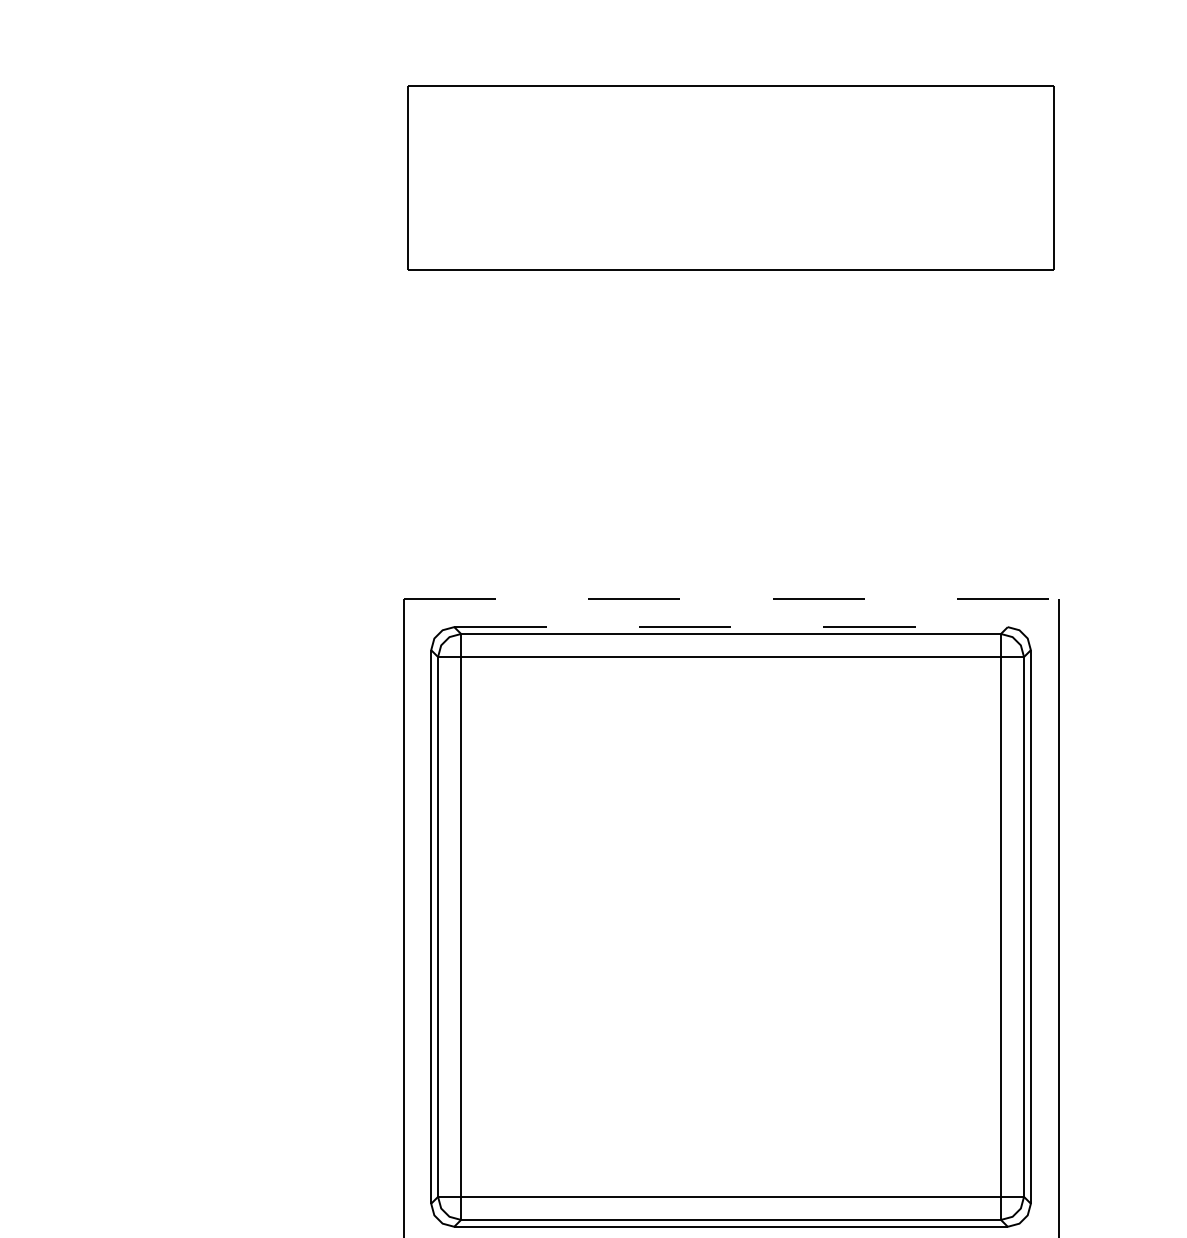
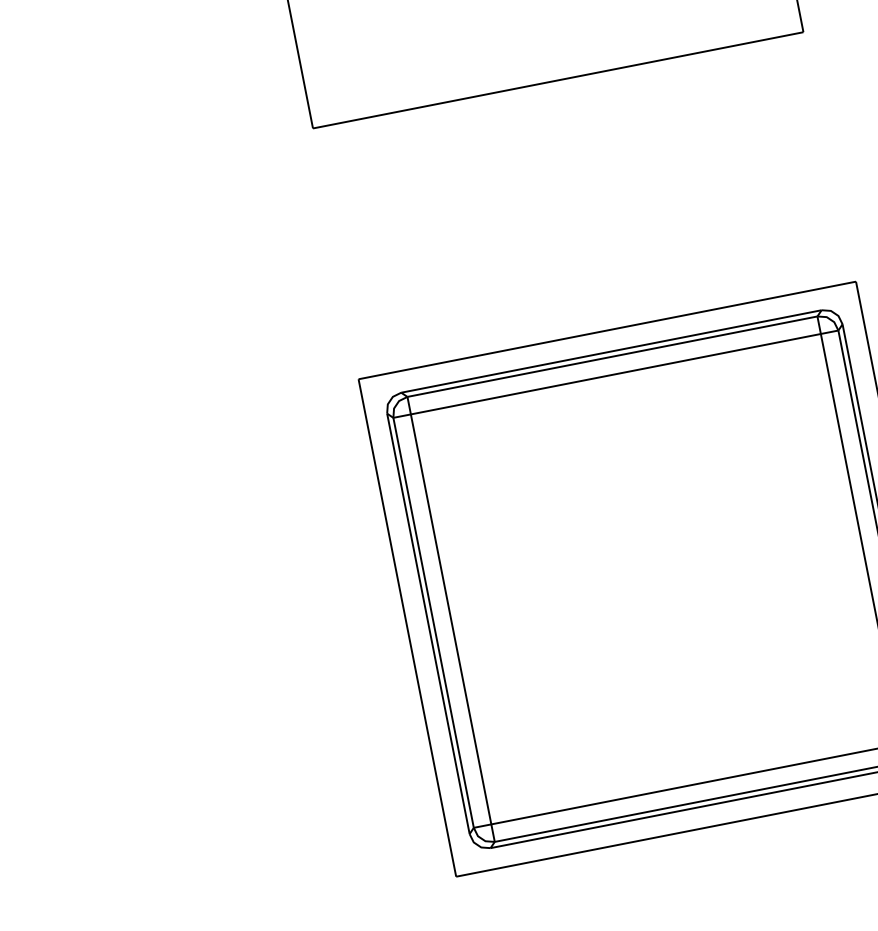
line: (731, 599) -> (607, 330), dashed -> solid
line: (731, 627) -> (611, 351), dashed -> solid

